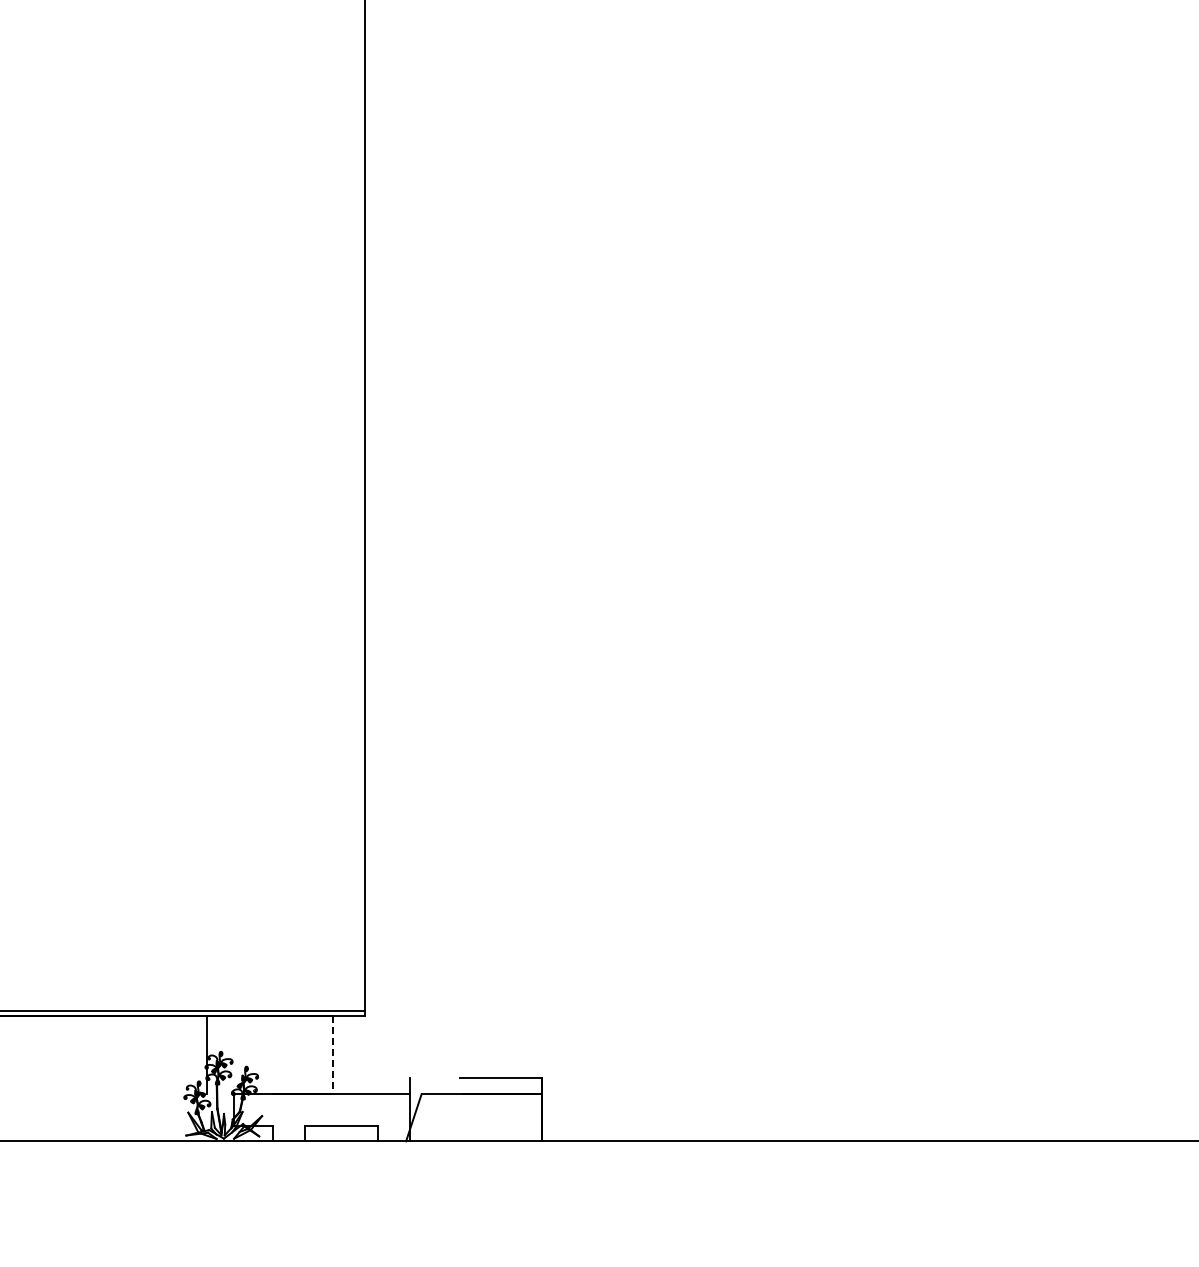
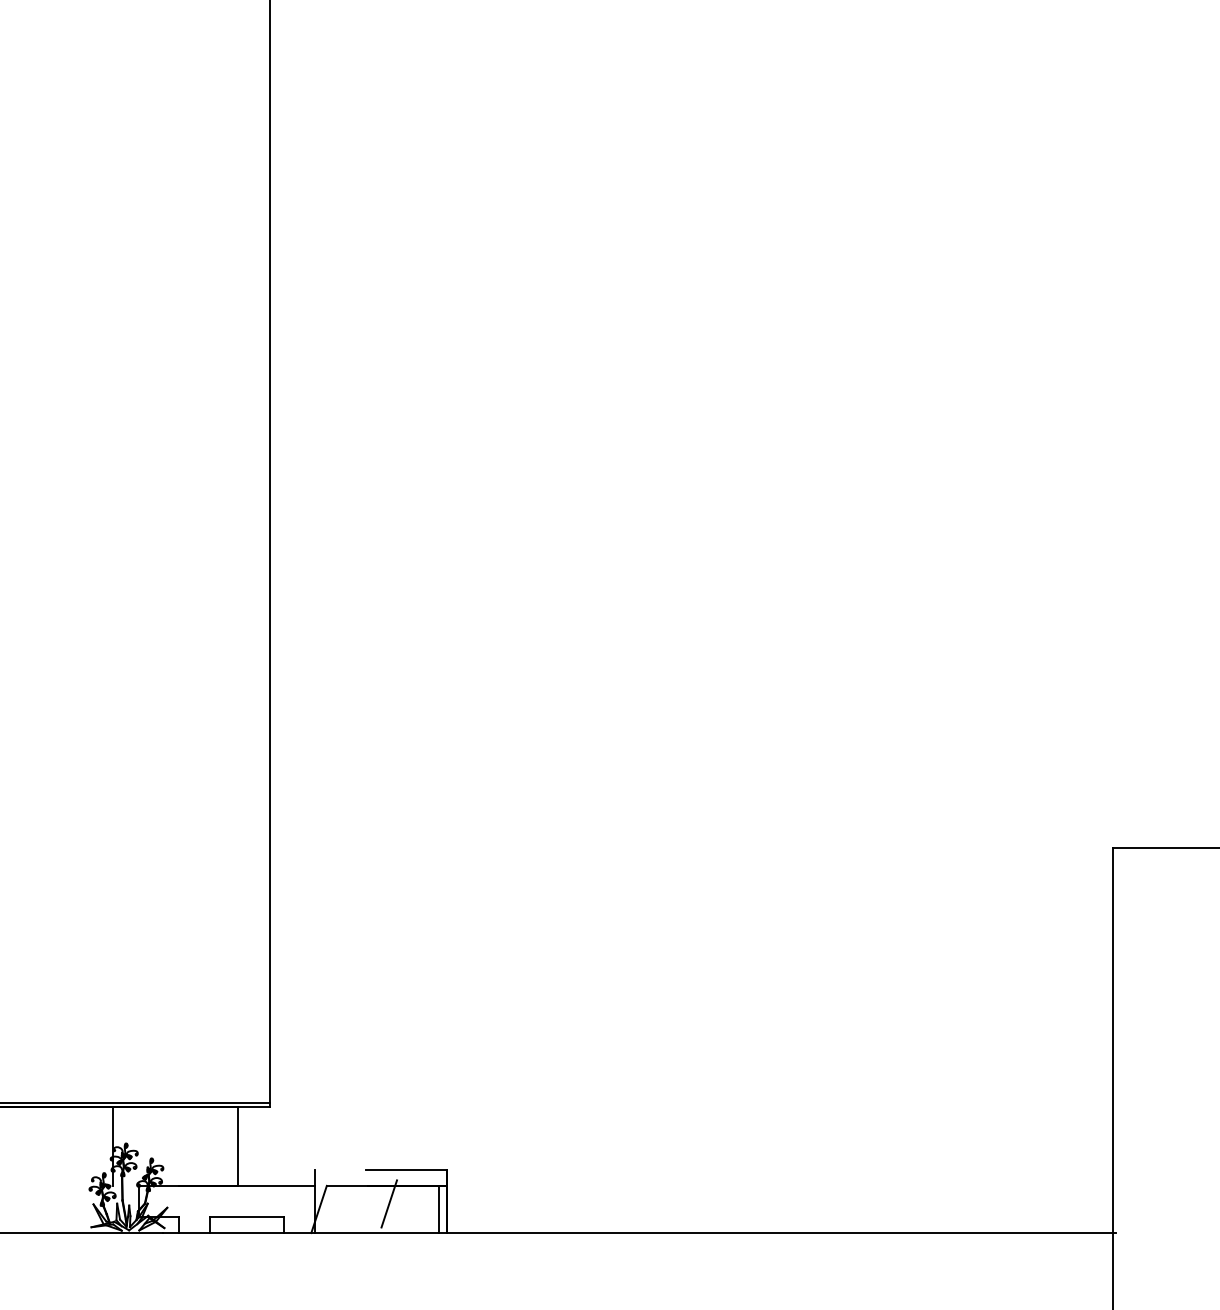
line: (333, 1055) -> (238, 1147), dashed -> solid
line: (484, 1111) -> (389, 1203), added
line: (534, 1117) -> (439, 1209), added

